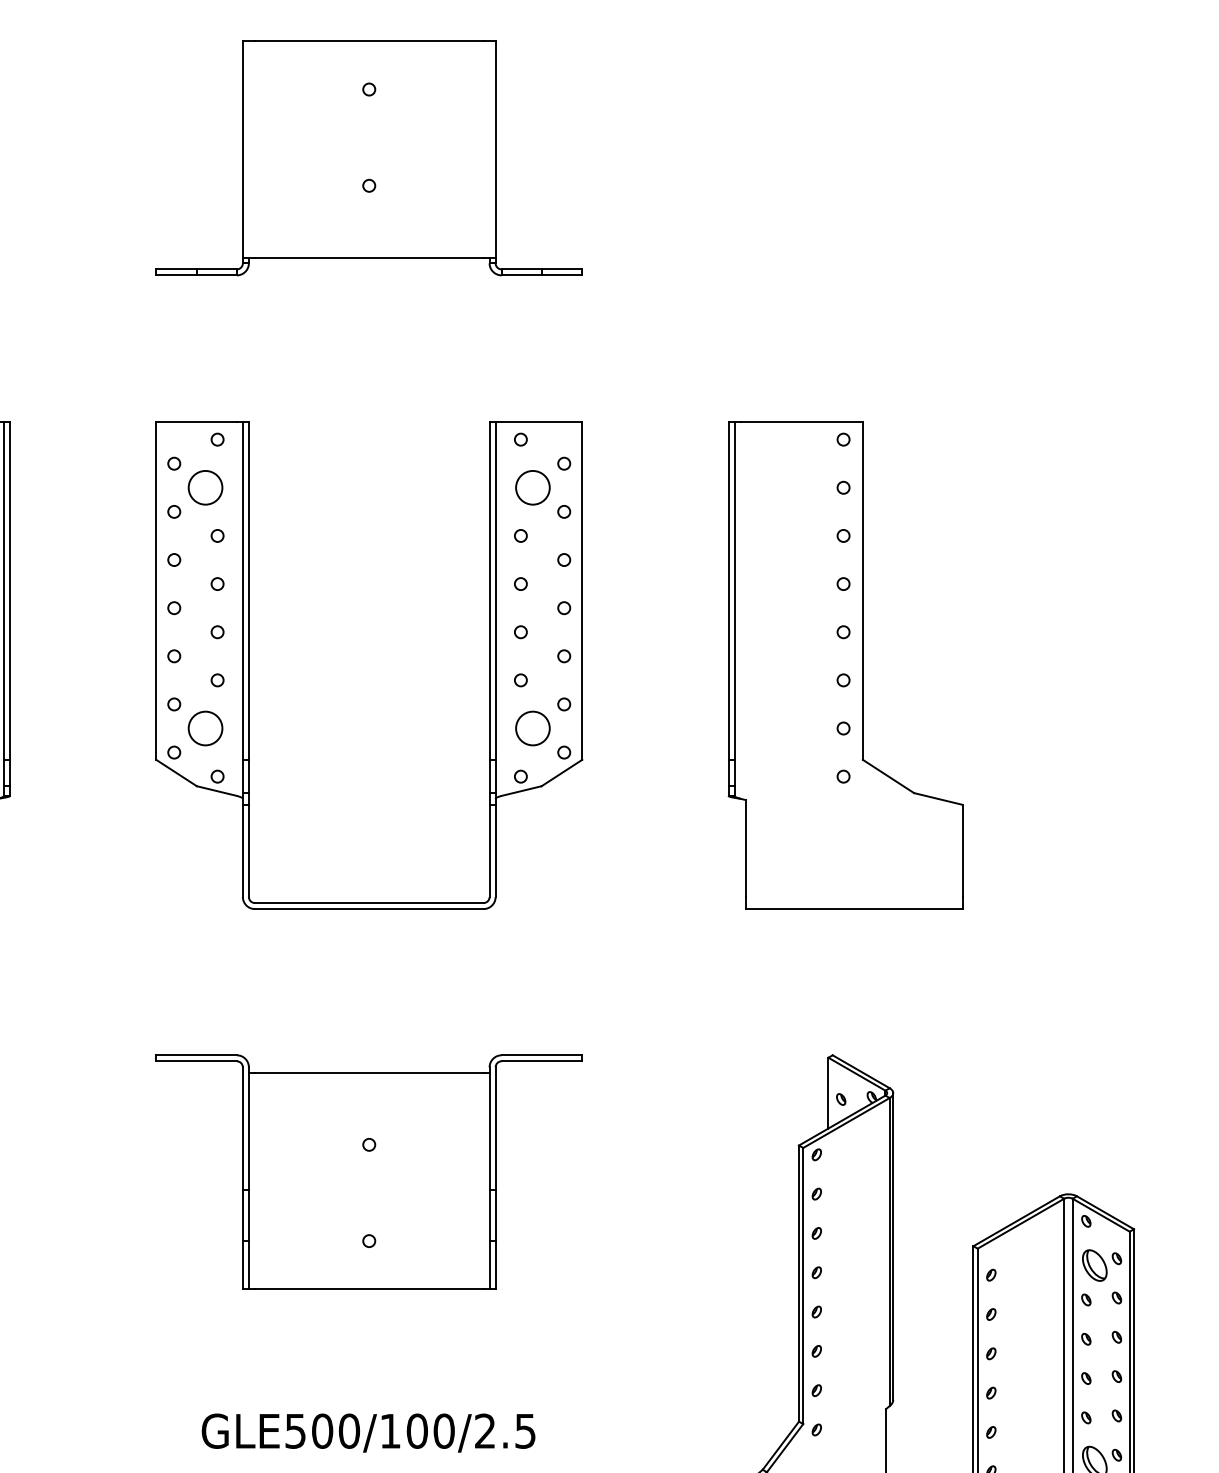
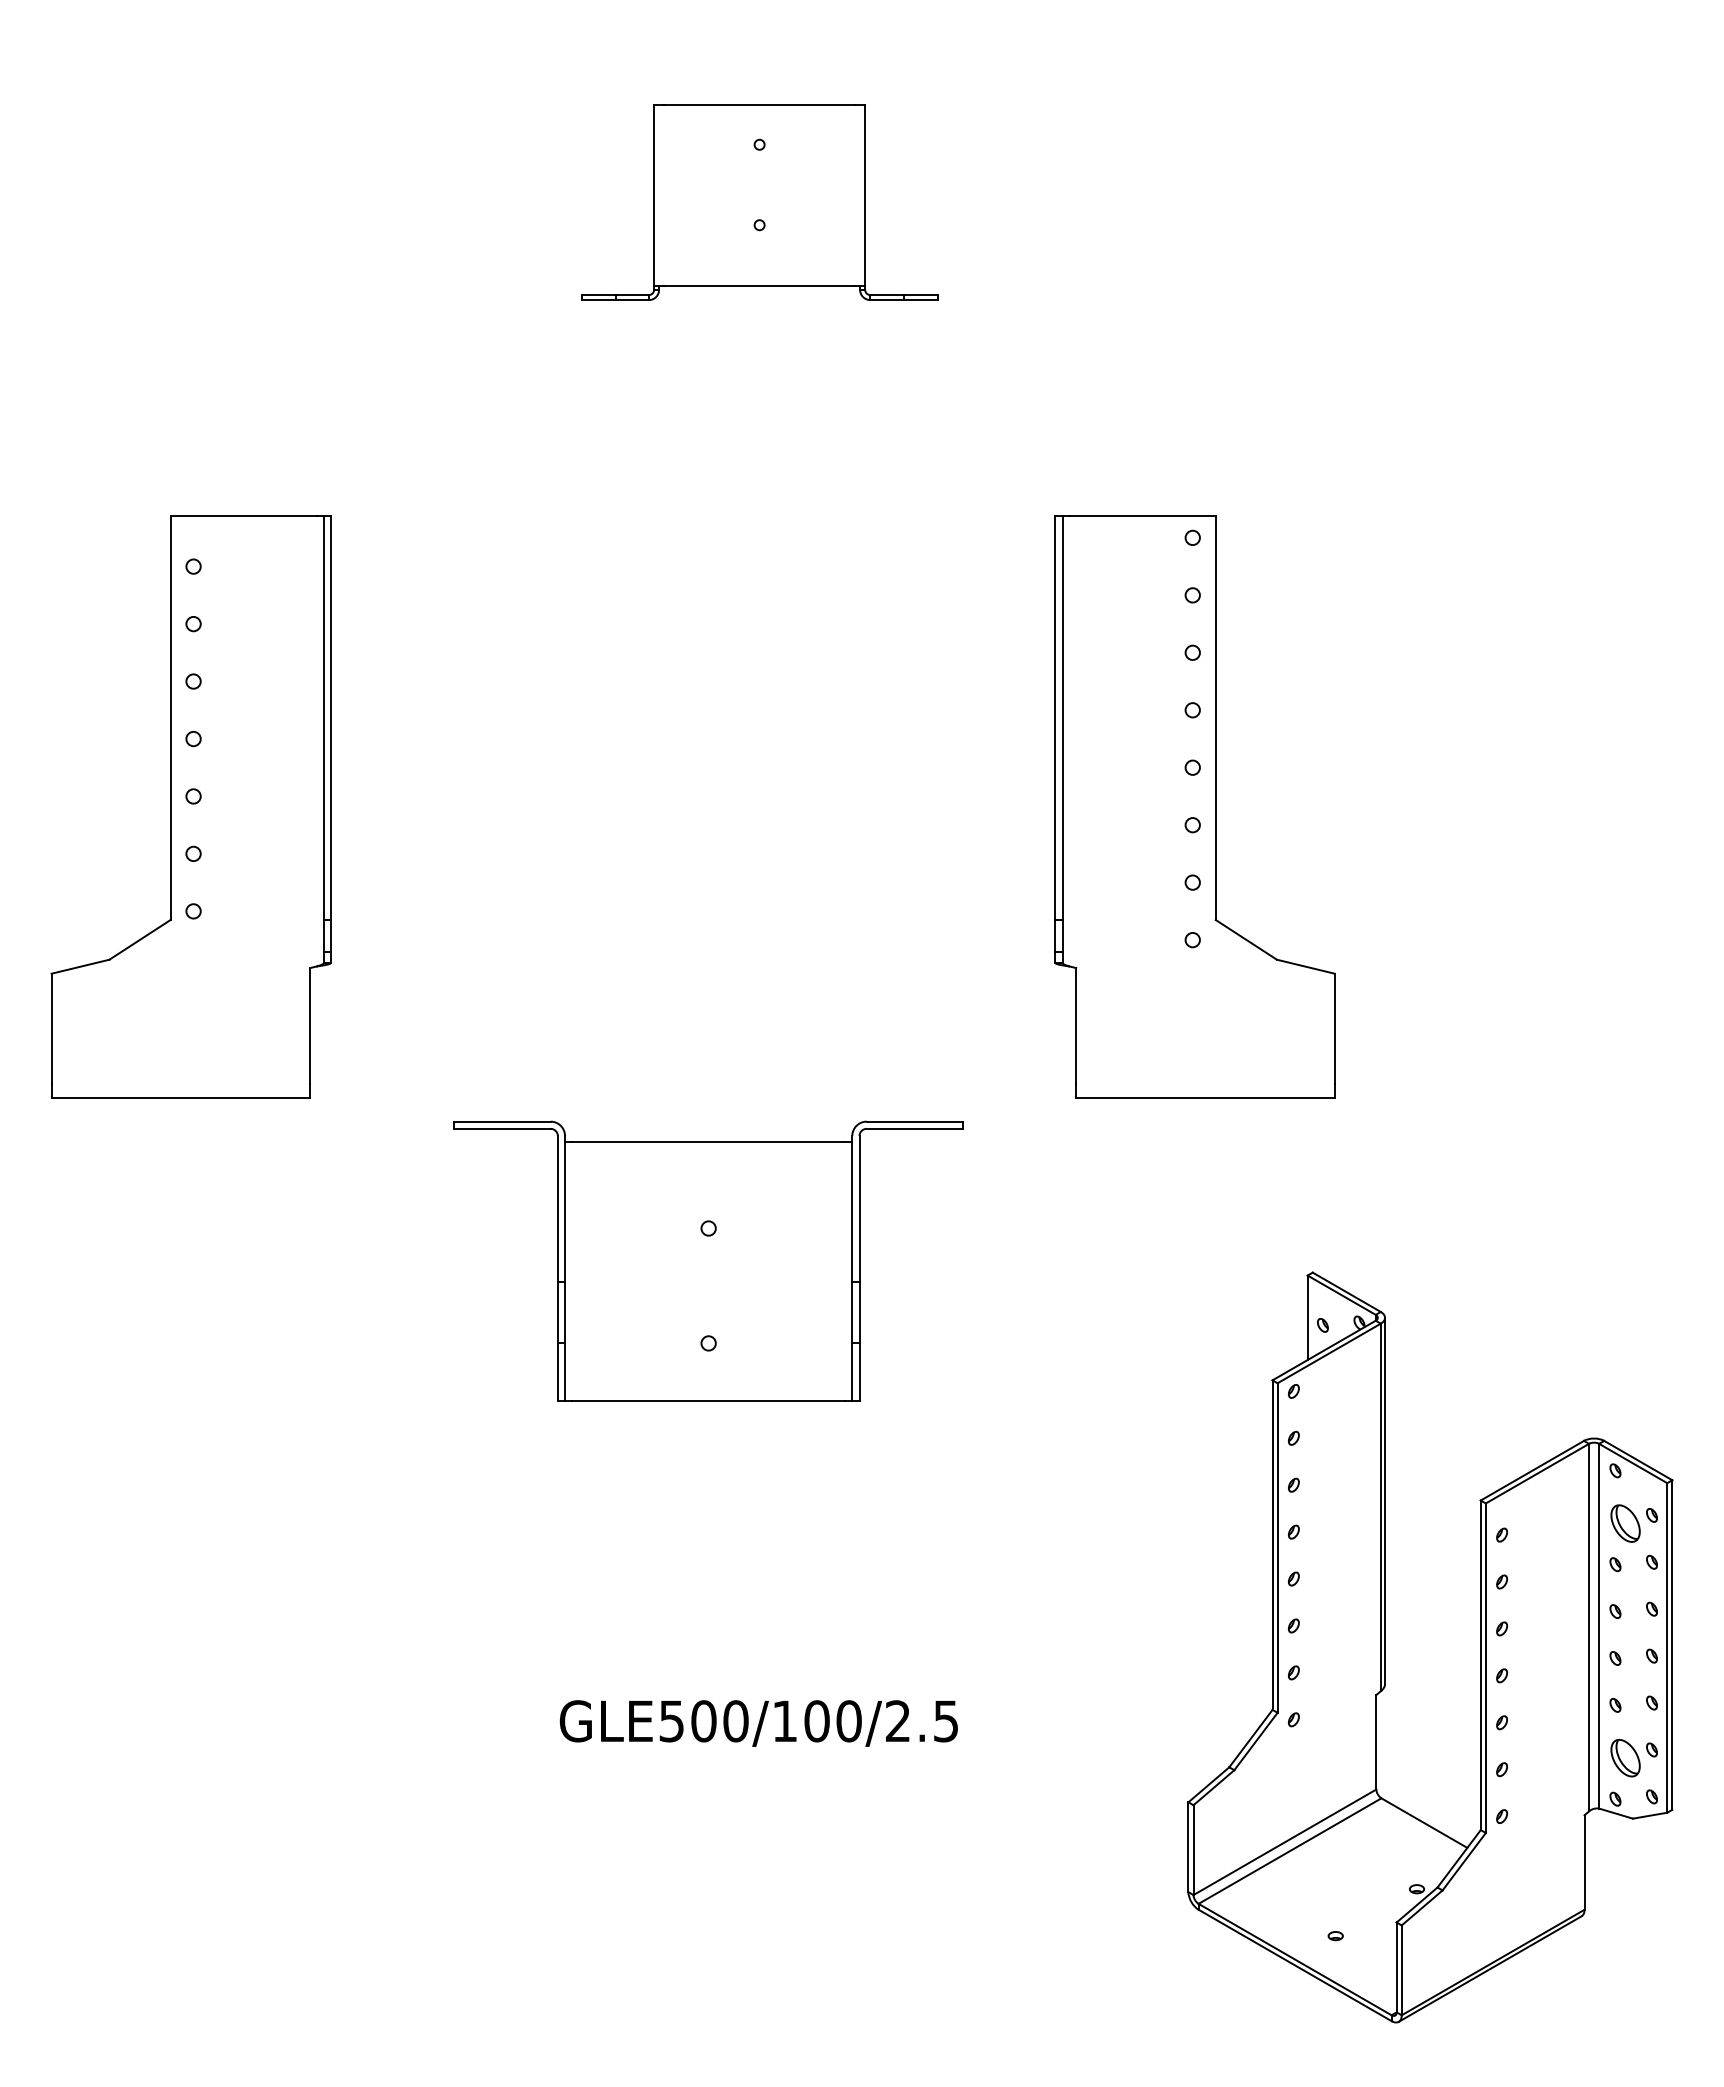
part: (369, 158) -> (759, 202), size x0.7
part: (249, 664) -> (616, 806), removed
part: (845, 664) -> (1194, 806), moved
part: (369, 1171) -> (708, 1260), moved

